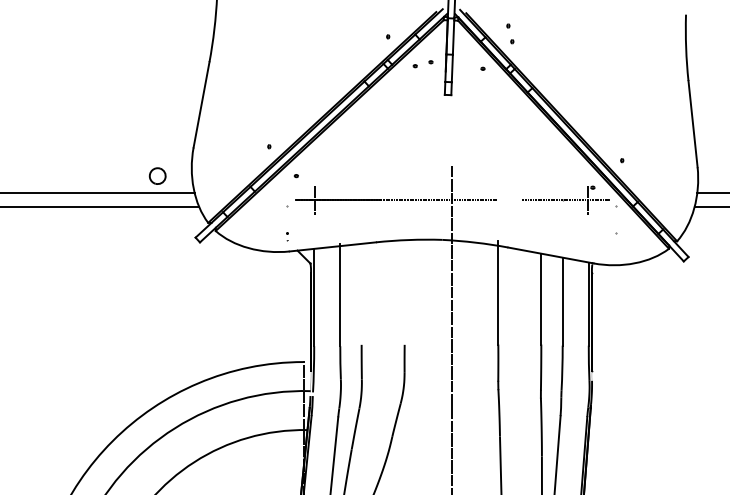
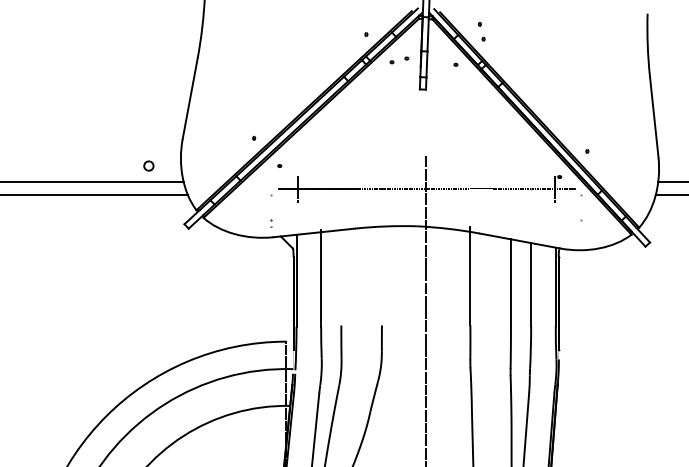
part: (157, 175) -> (148, 165), size x0.62

